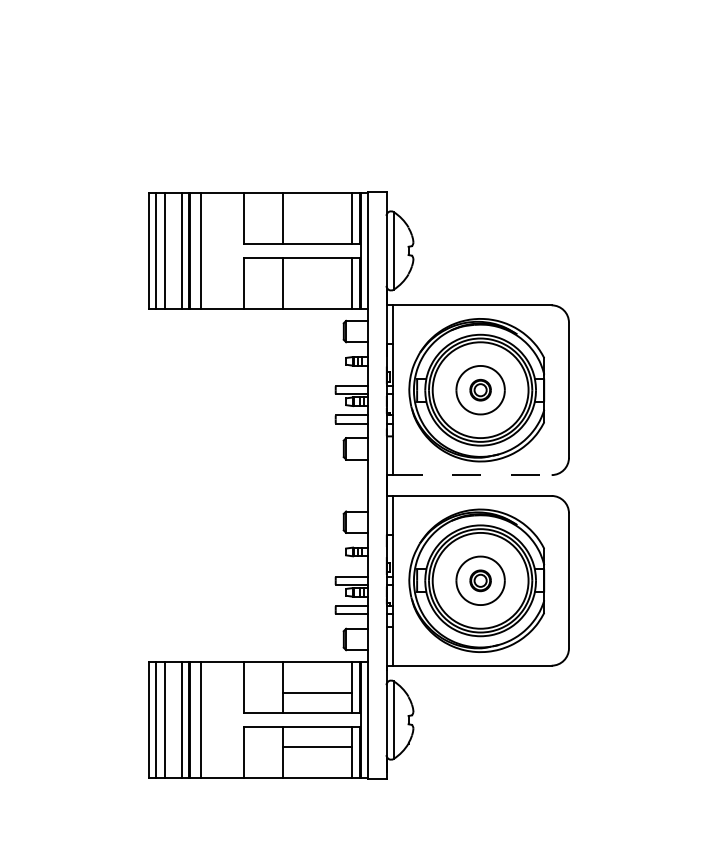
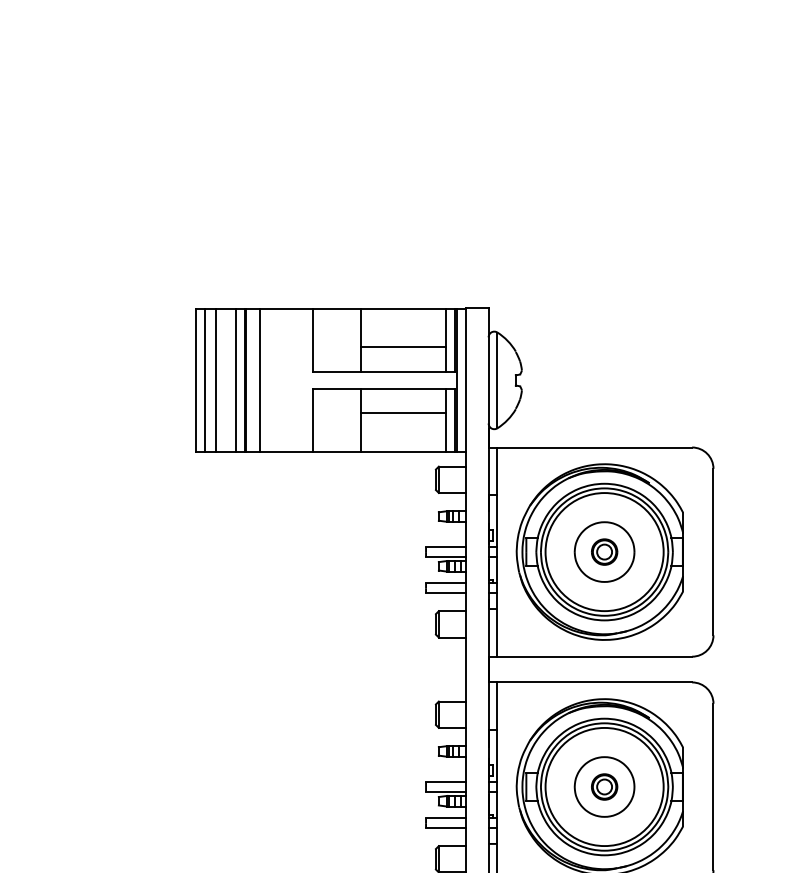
line: (317, 224) -> (403, 347), added
line: (317, 277) -> (403, 413), added
line: (473, 475) -> (595, 657), dashed -> solid

